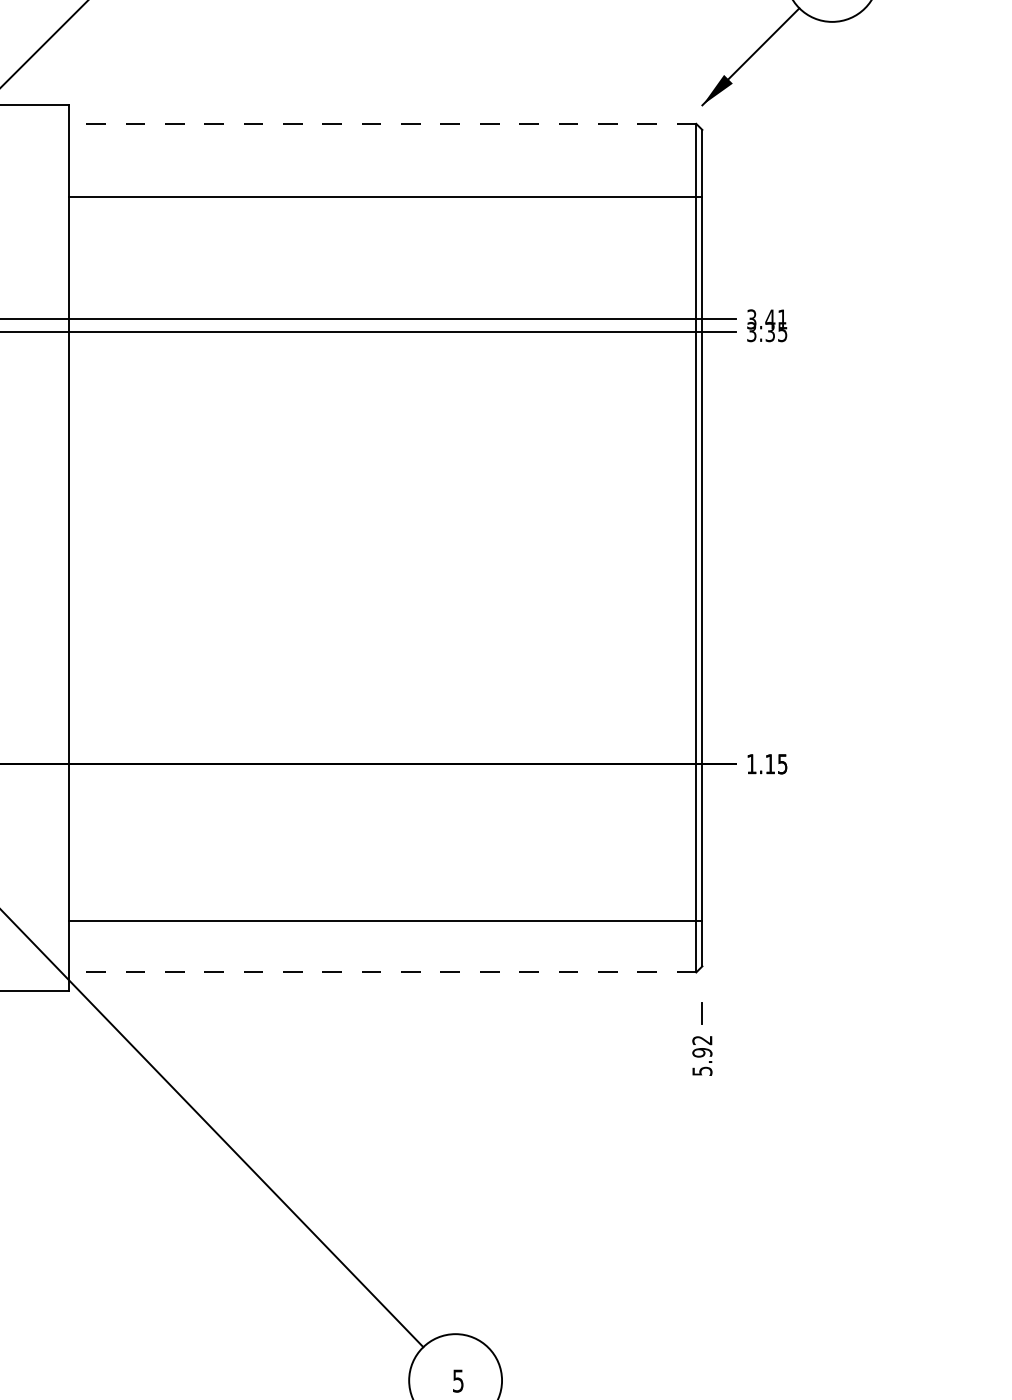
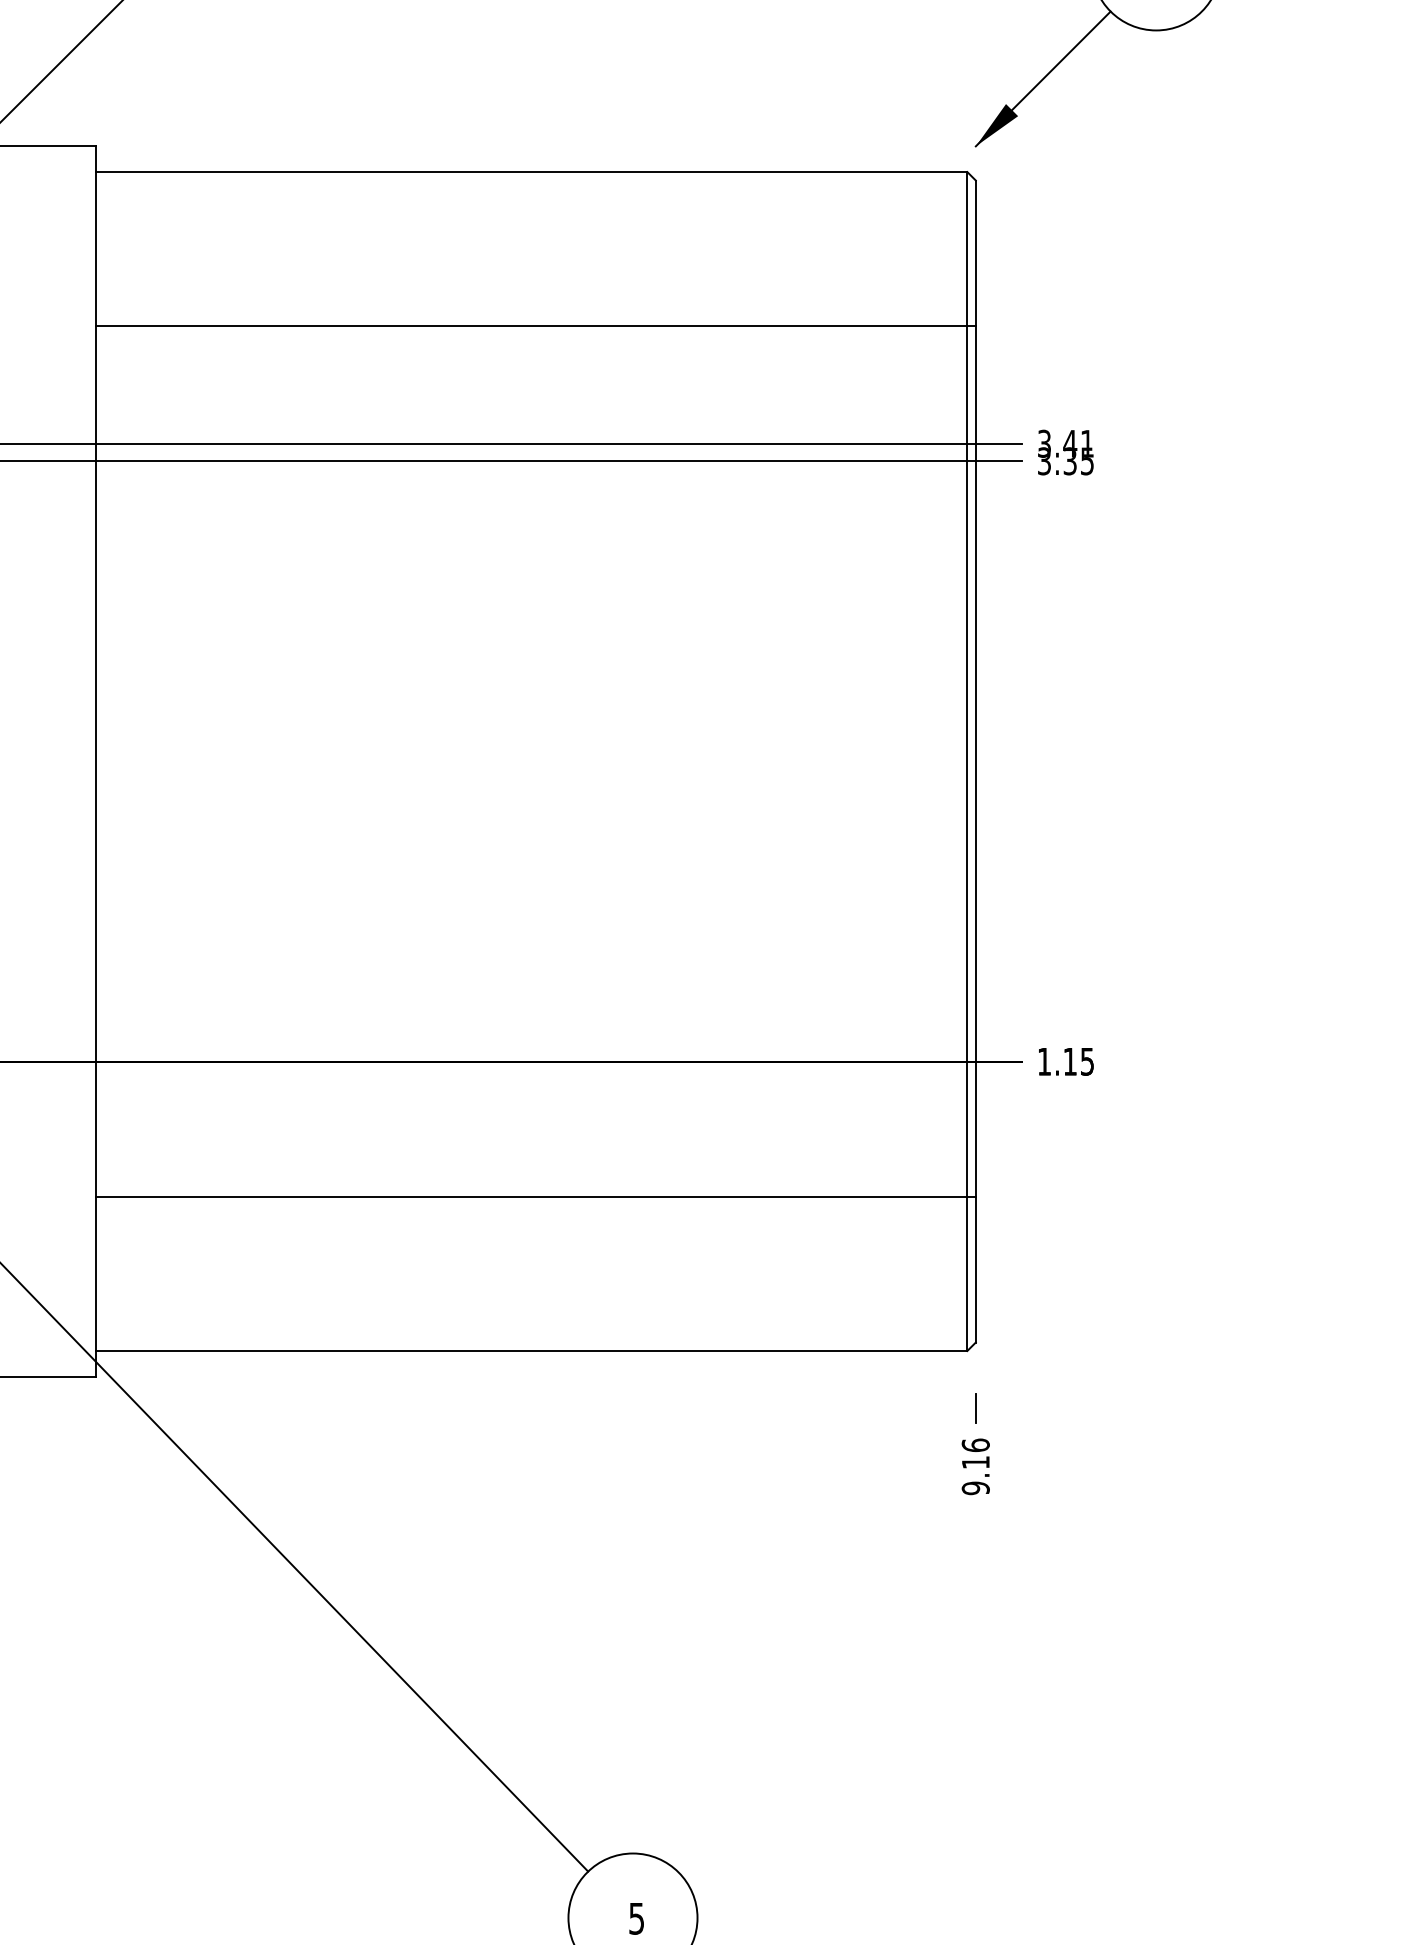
line: (382, 124) -> (531, 172), dashed -> solid
line: (385, 196) -> (535, 325), moved
line: (385, 920) -> (535, 1197), moved
line: (382, 972) -> (531, 1350), dashed -> solid
text: (702, 1055) -> (975, 1466), 5.92 -> 9.16

